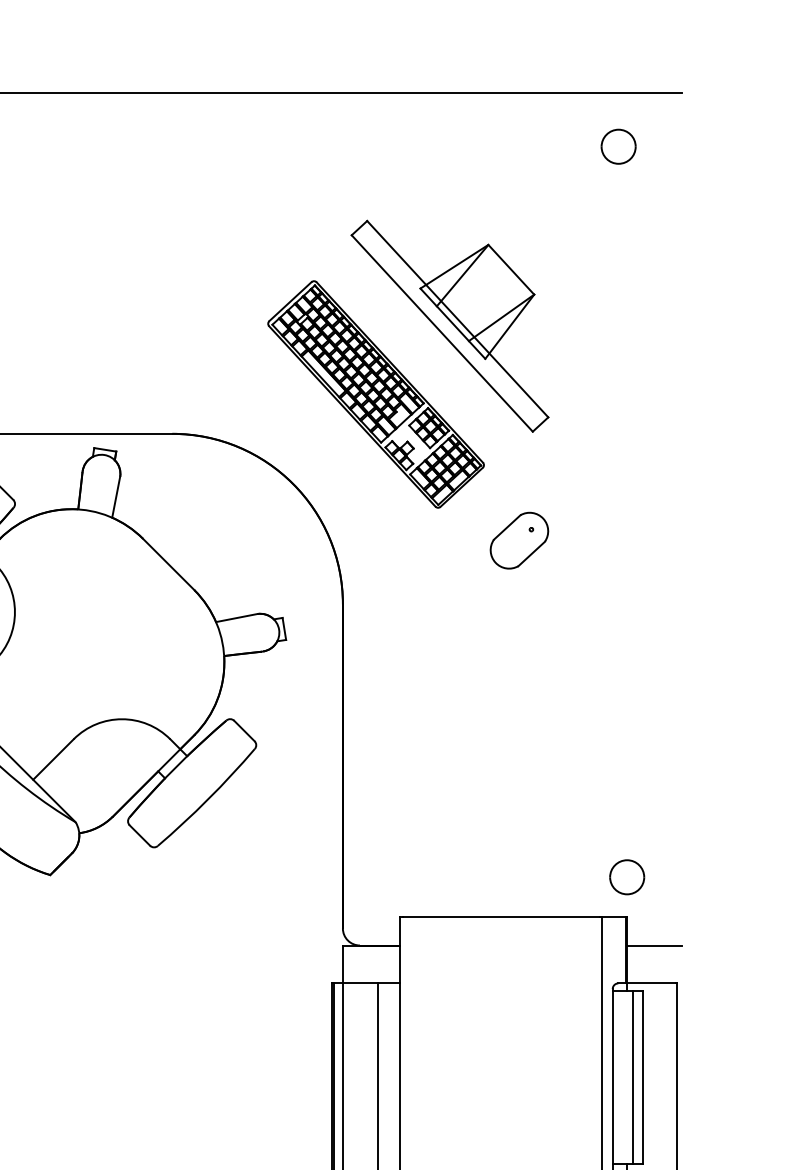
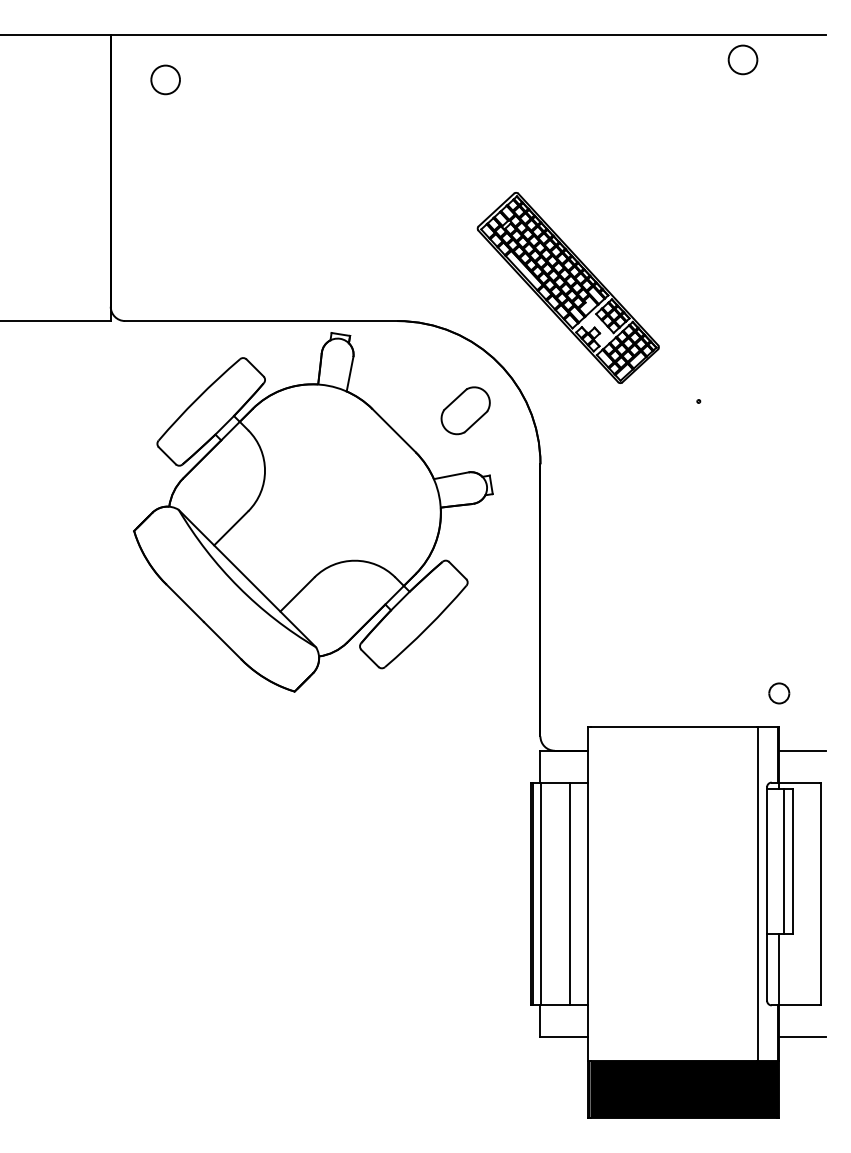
part: (618, 146) -> (742, 59), moved
part: (450, 326) -> (630, 230), removed
part: (519, 540) -> (465, 410), moved
part: (627, 877) -> (779, 693), size x0.7

